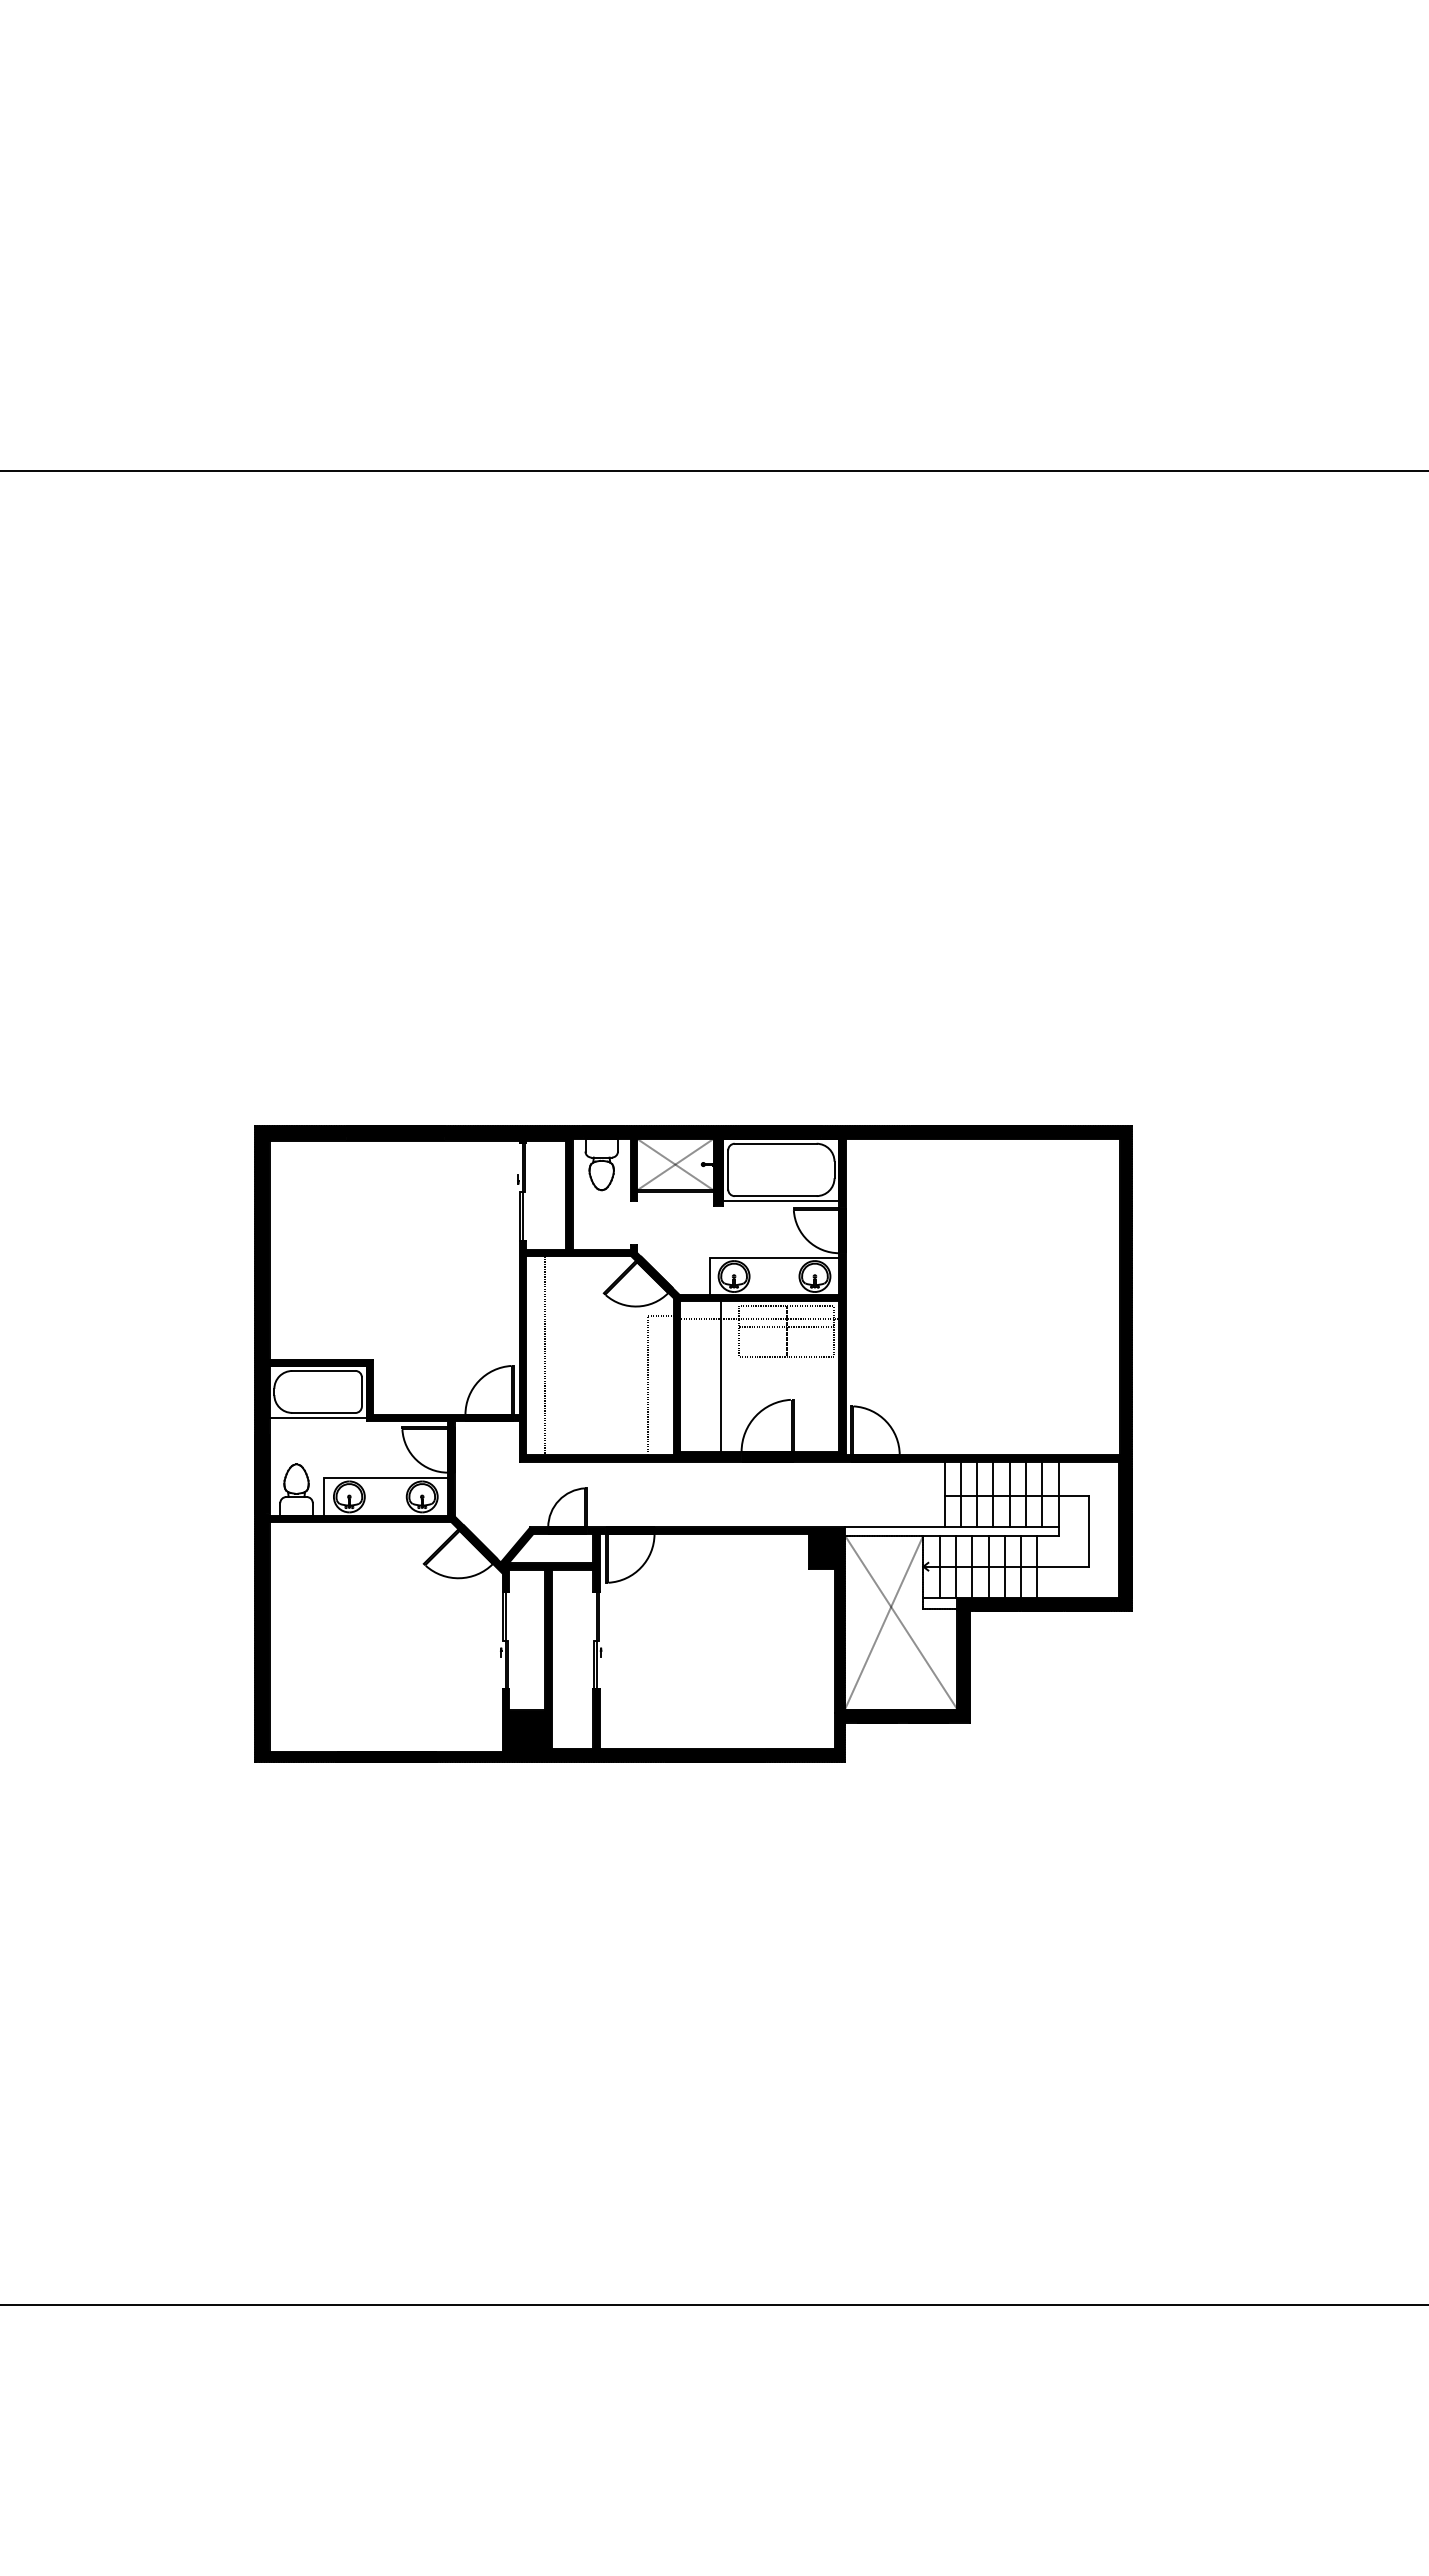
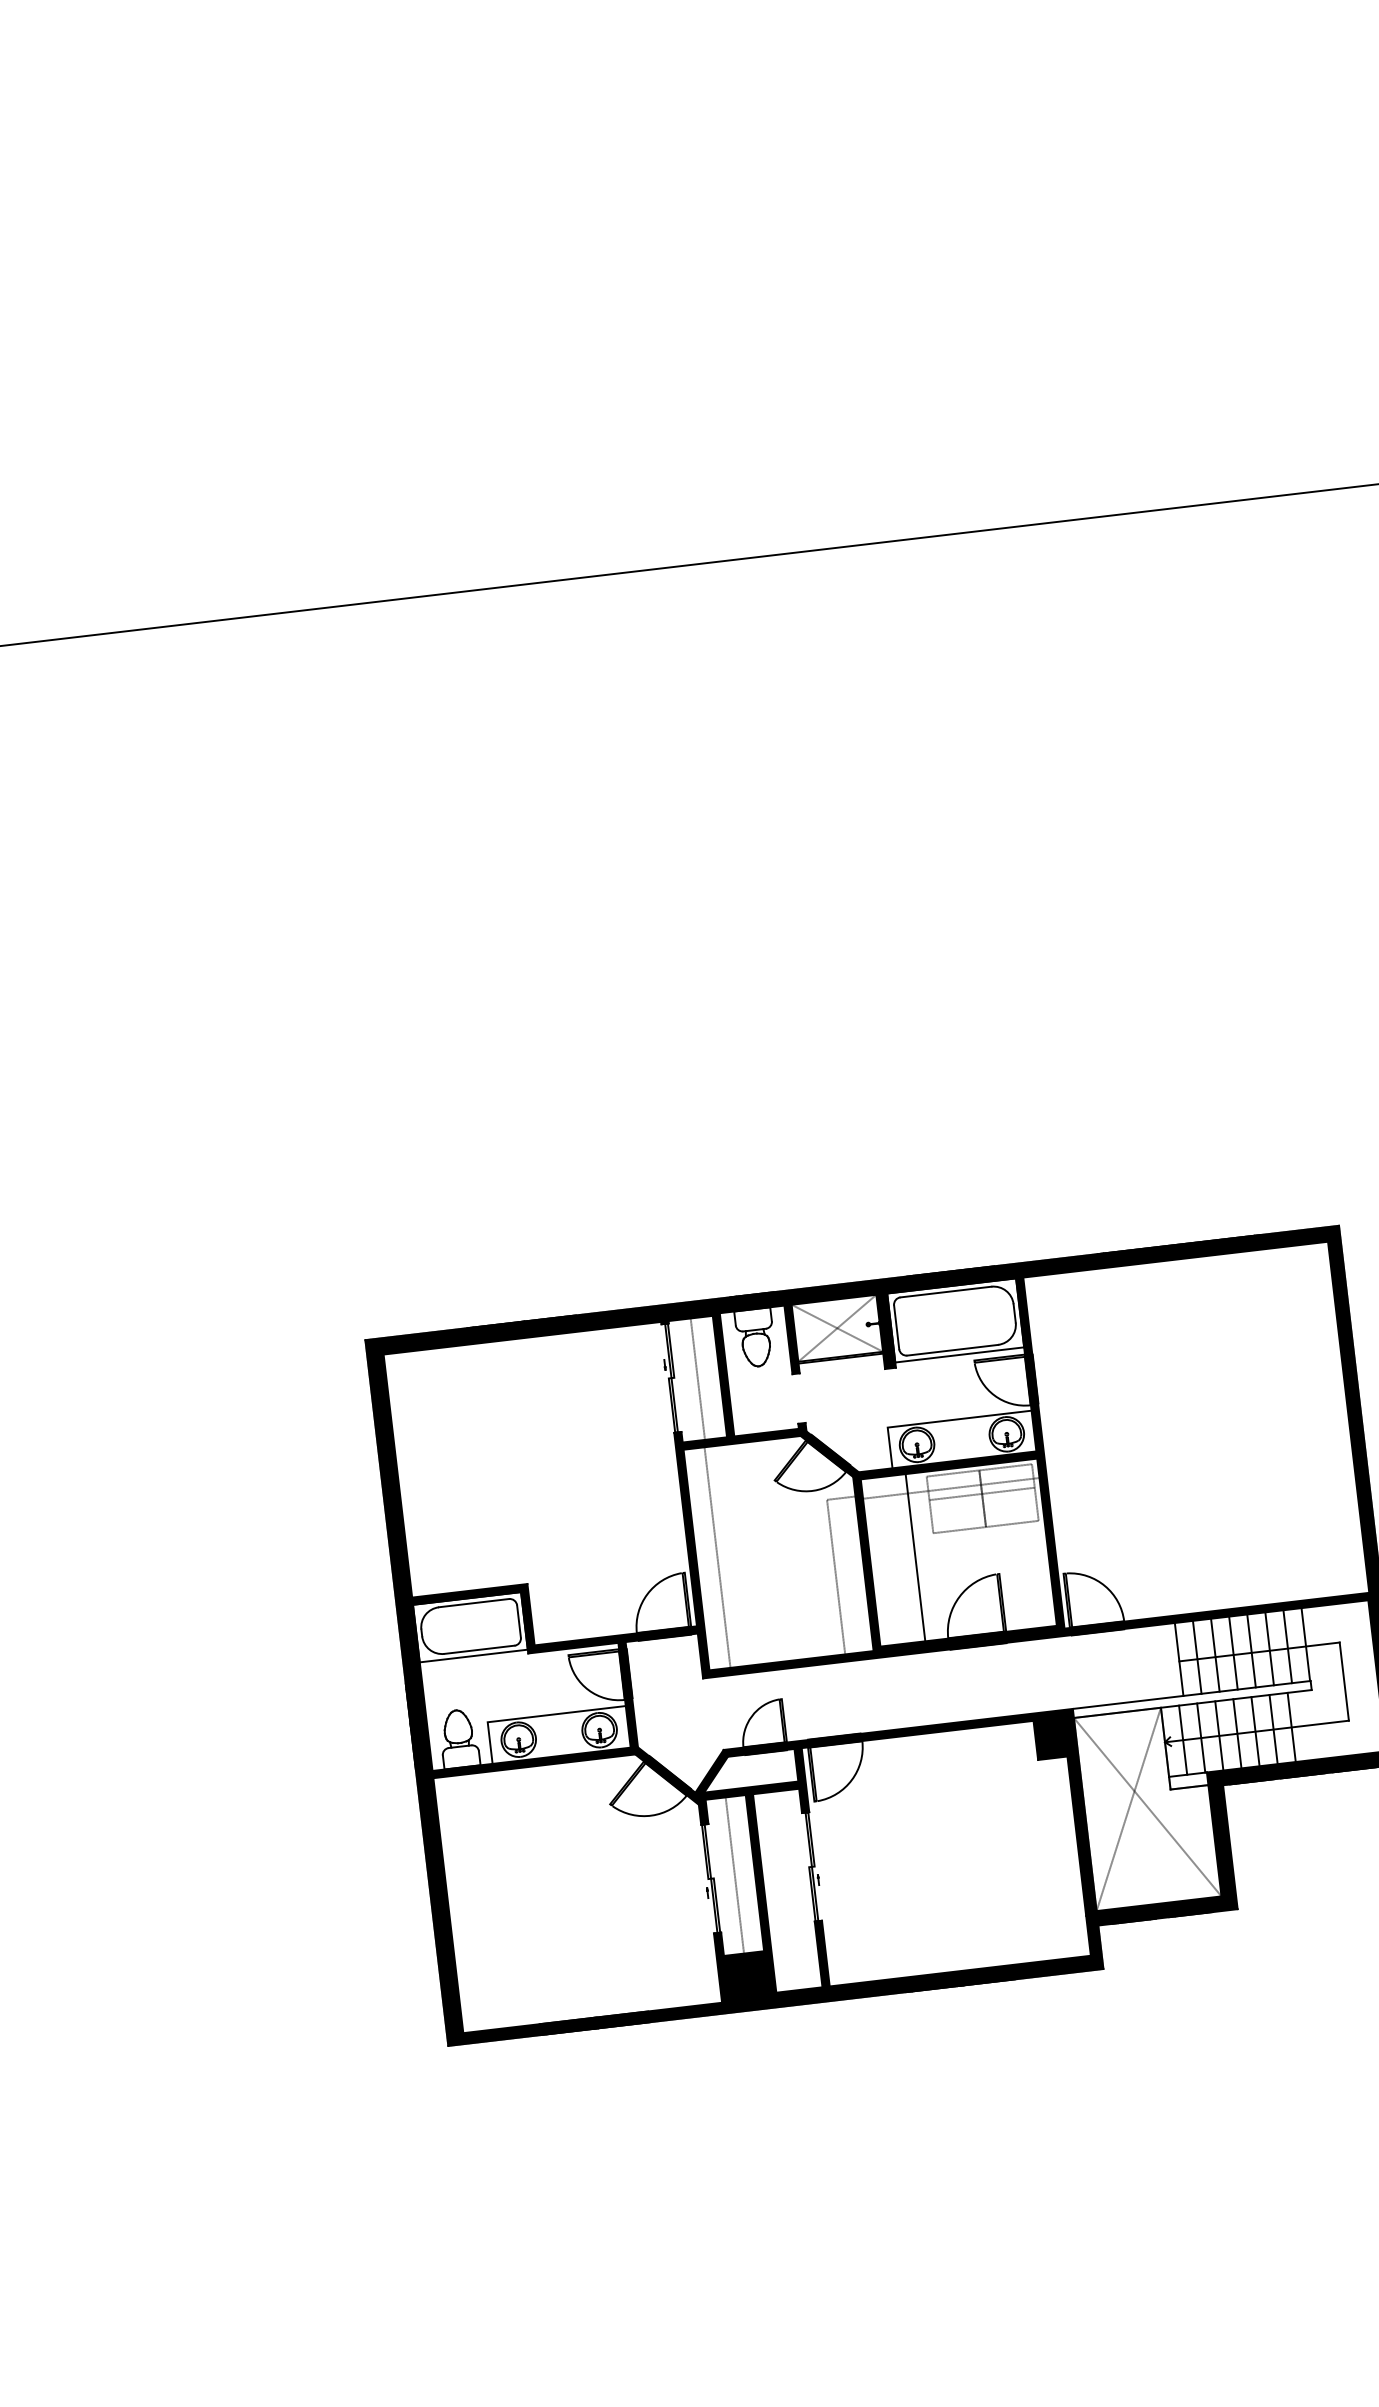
line: (546, 1194) -> (698, 1378), added
line: (527, 1639) -> (735, 1874), added

